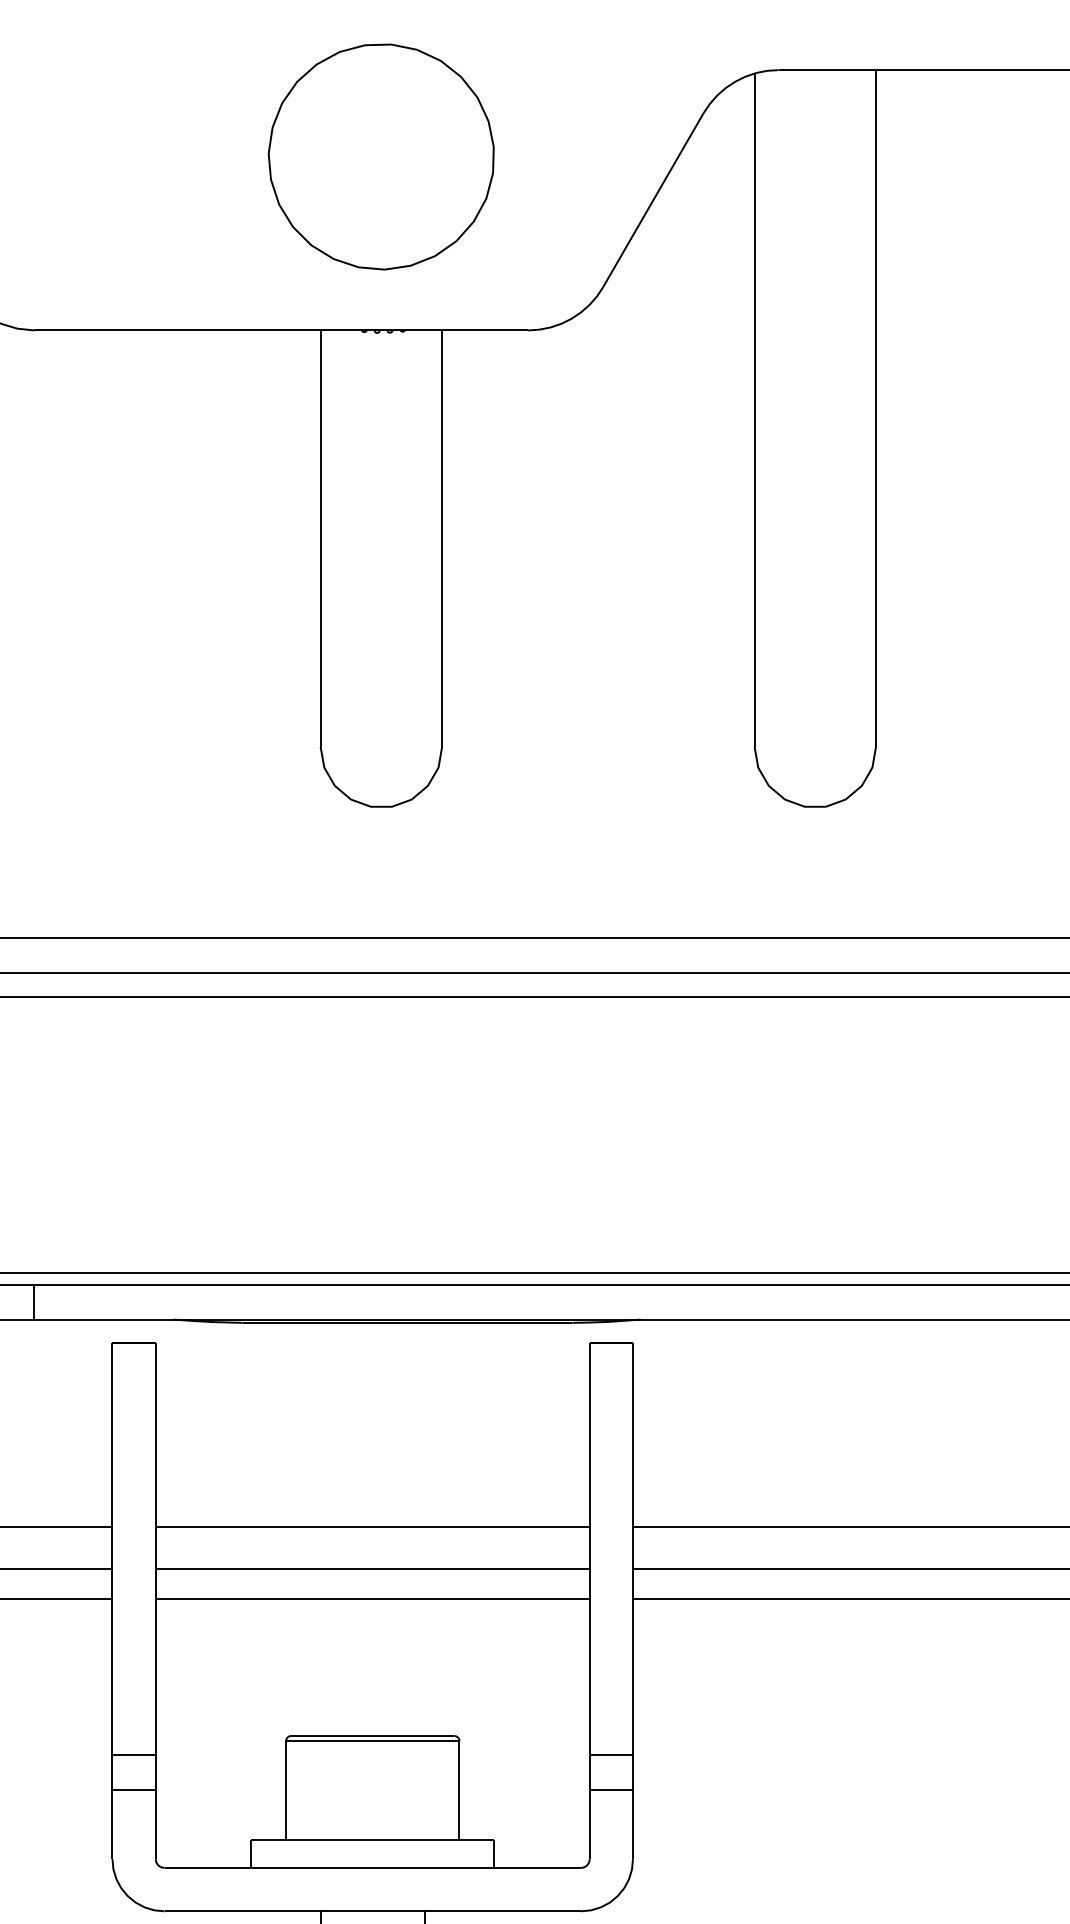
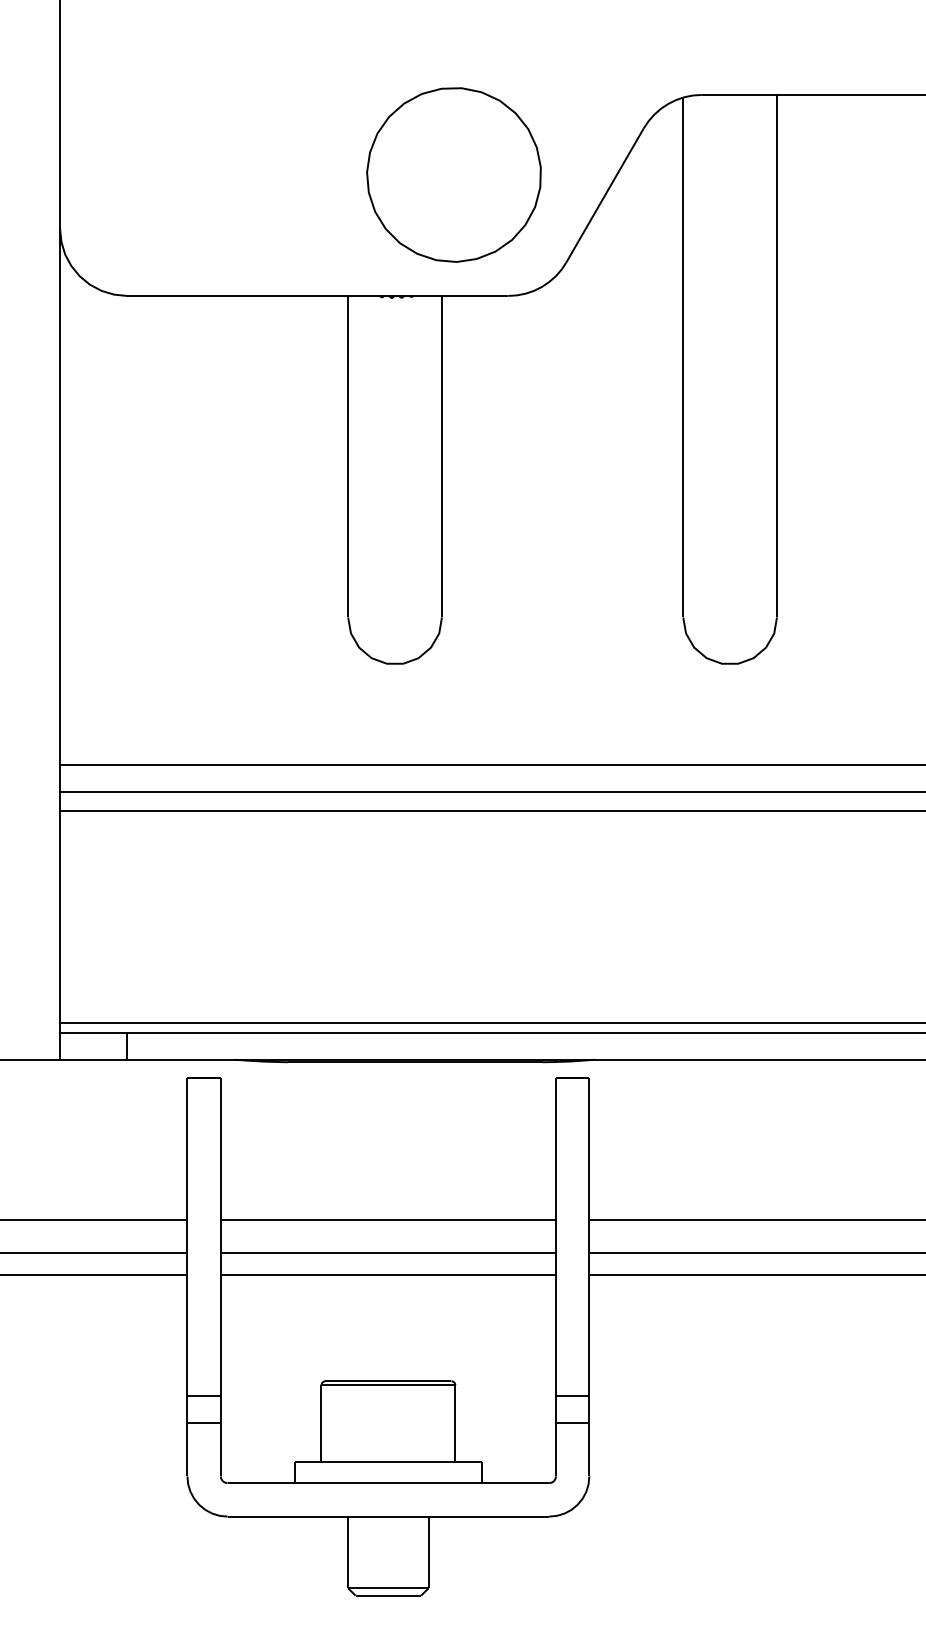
part: (380, 156) -> (453, 174), moved

